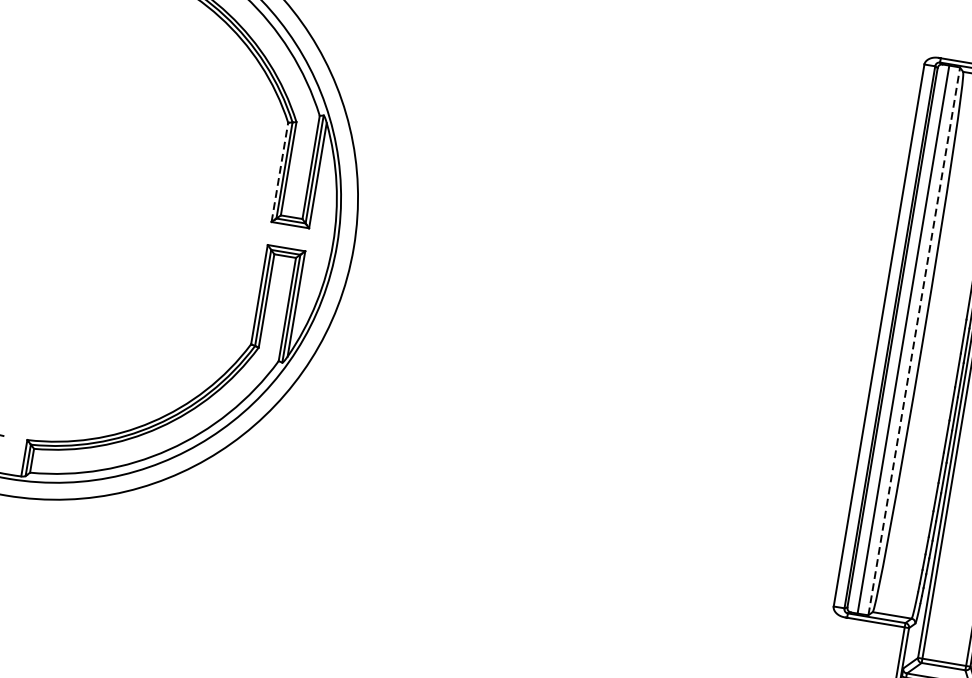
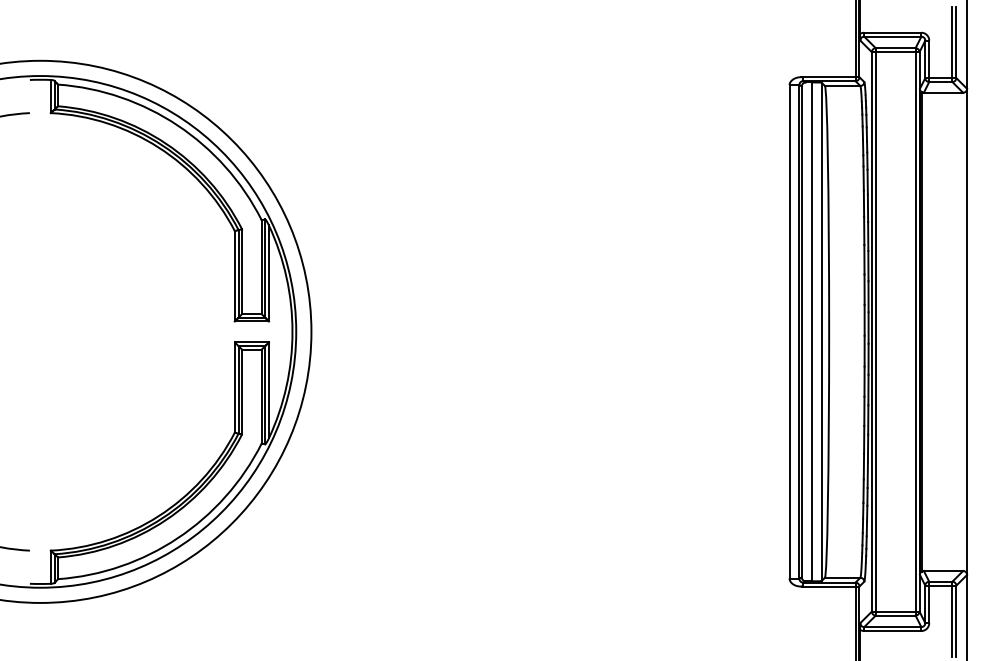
line: (279, 171) -> (234, 275), dashed -> solid
line: (914, 340) -> (821, 331), dashed -> solid

